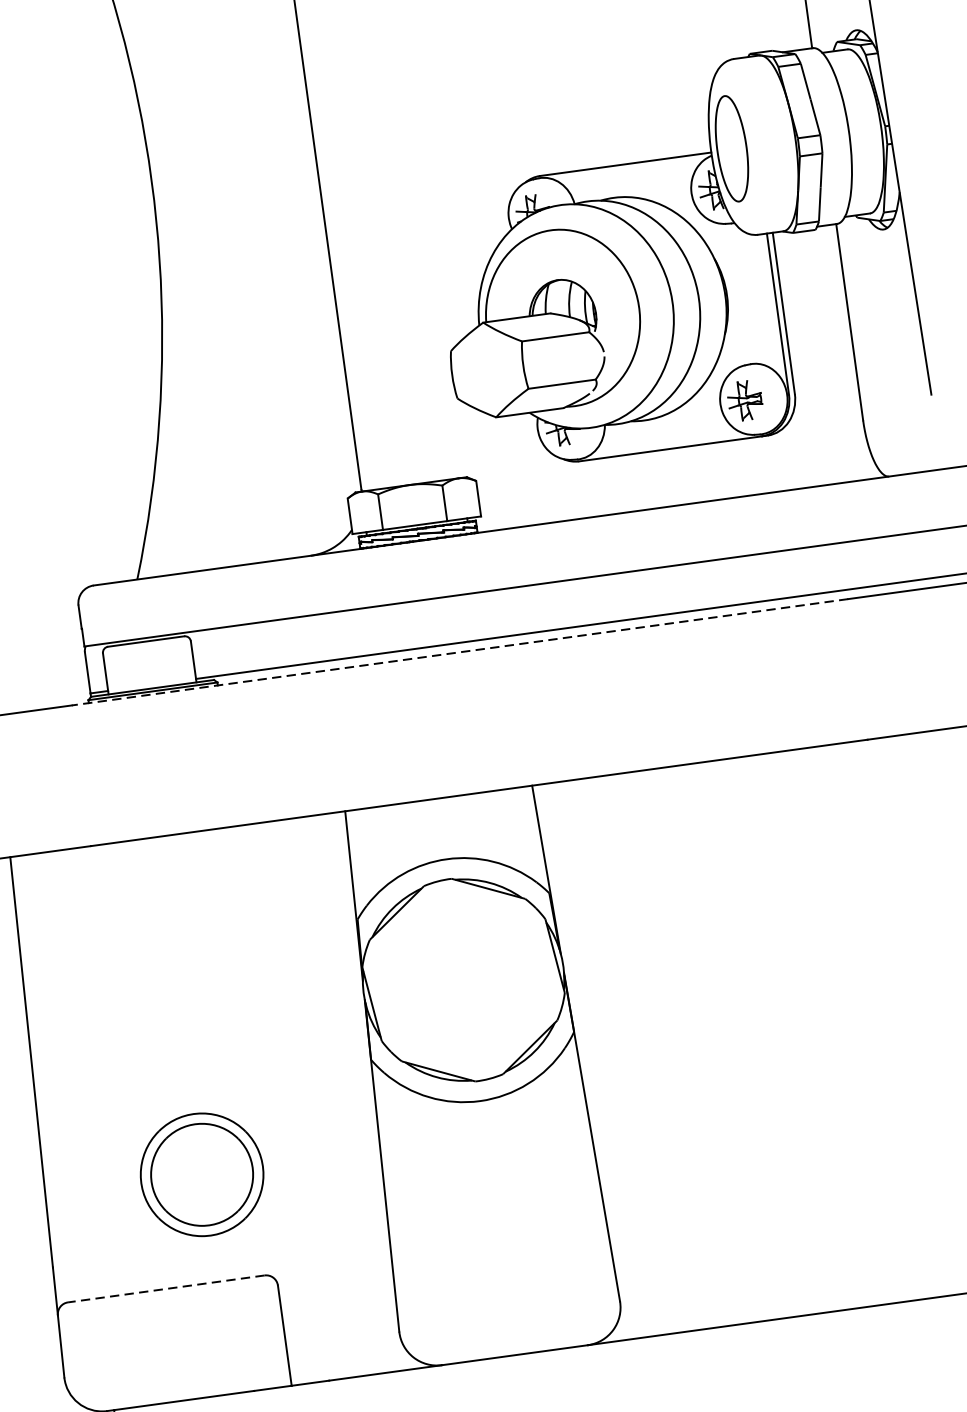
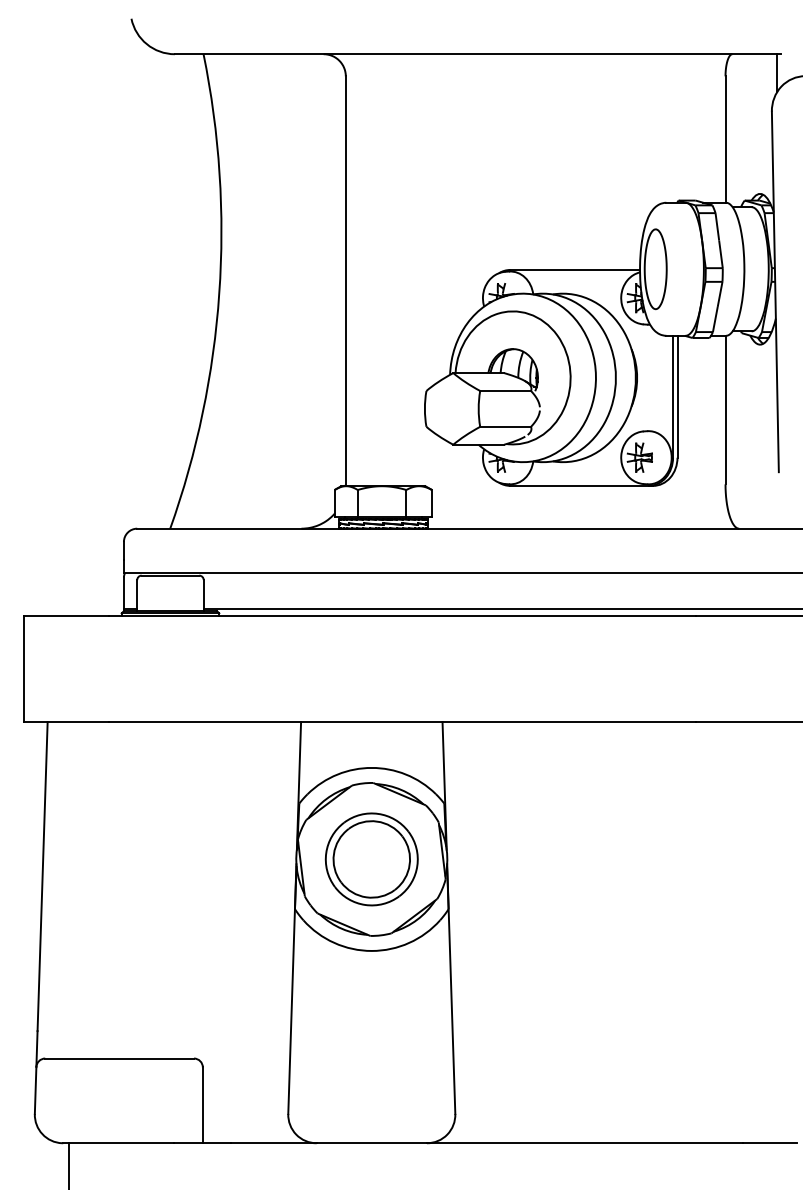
line: (459, 652) -> (402, 615), dashed -> solid
part: (201, 1174) -> (371, 859), moved
line: (166, 1288) -> (119, 1058), dashed -> solid

